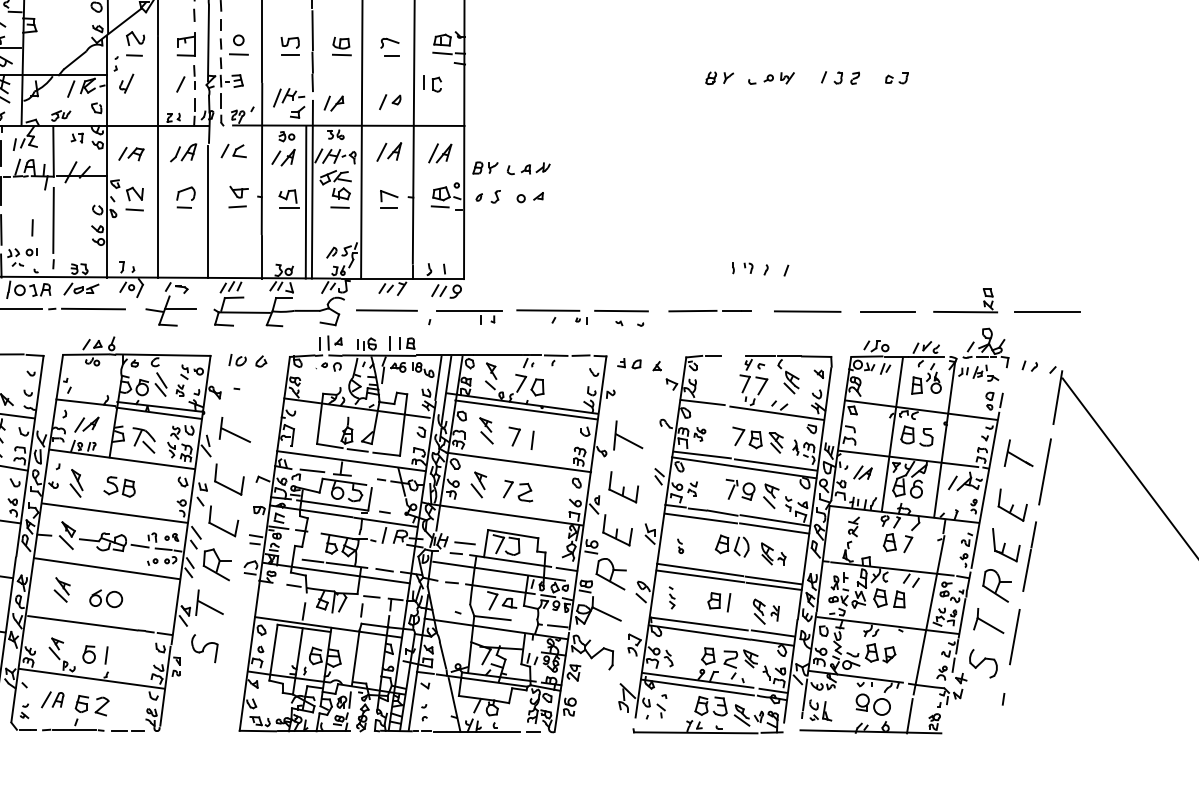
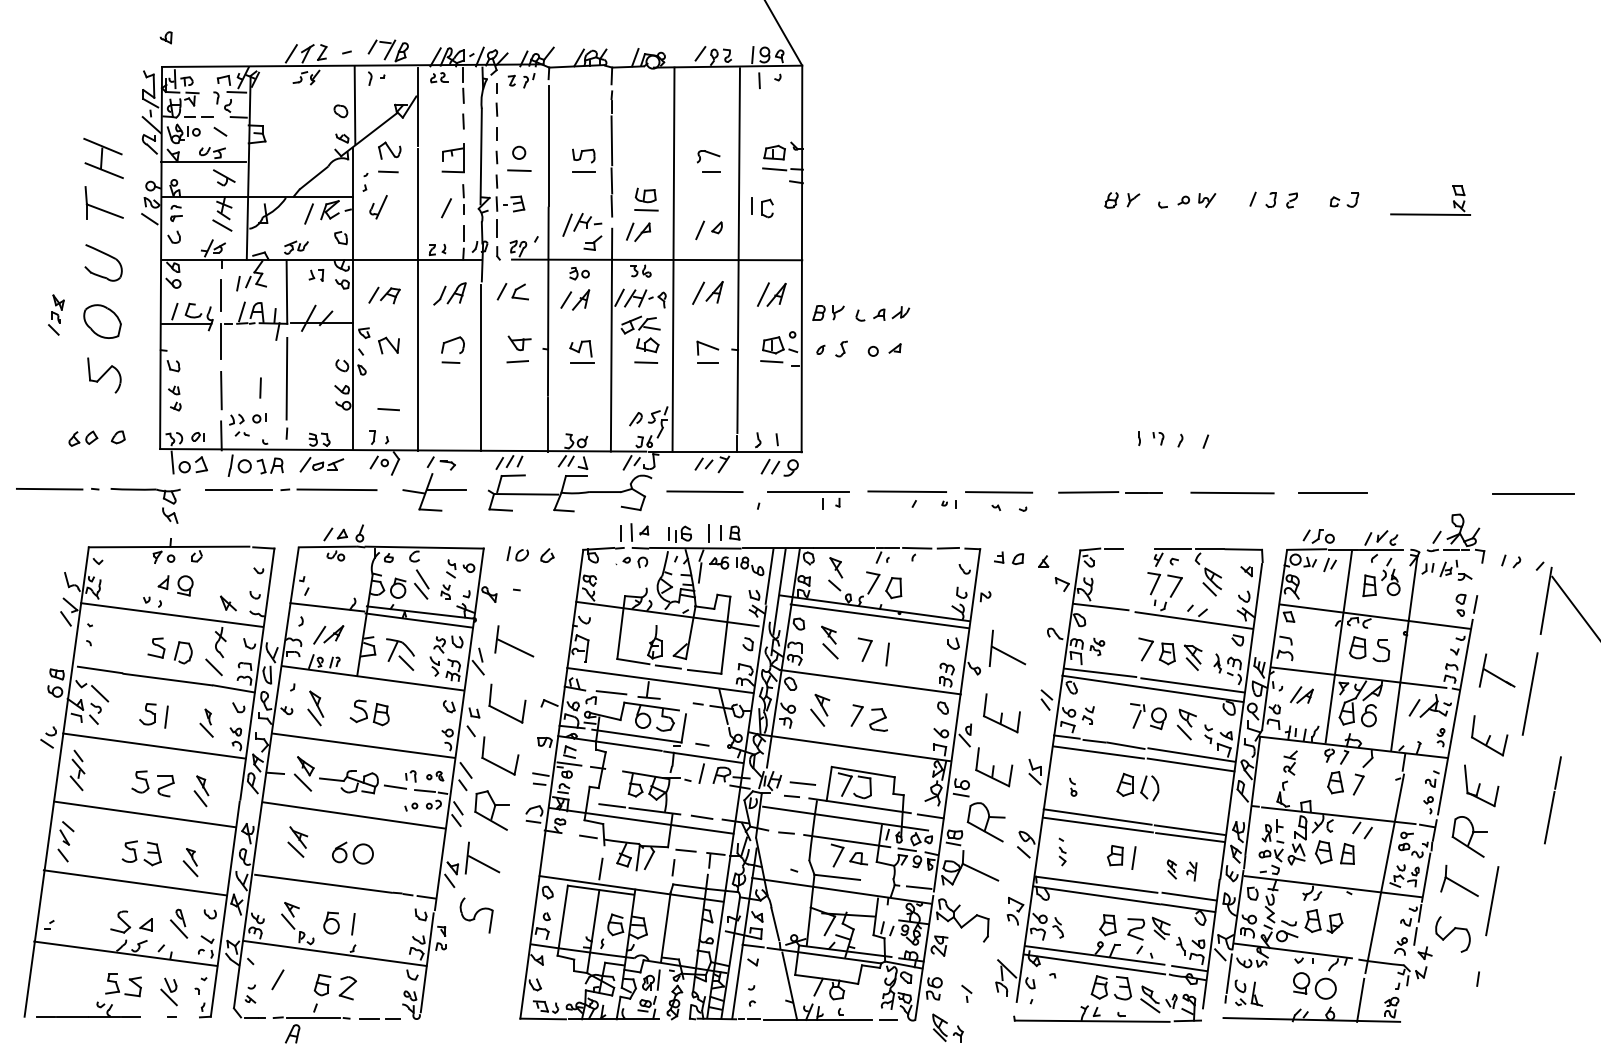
part: (341, 46) -> (646, 199), moved
line: (306, 201) -> (603, 355), removed
line: (134, 209) -> (388, 409), moved
part: (965, 311) -> (1430, 213), moved
part: (773, 553) -> (947, 1027), moved
line: (1029, 556) -> (1552, 800), moved
part: (759, 611) -> (1171, 869), size x0.6
part: (58, 699) -> (292, 1033), moved
part: (660, 710) -> (966, 993), moved

